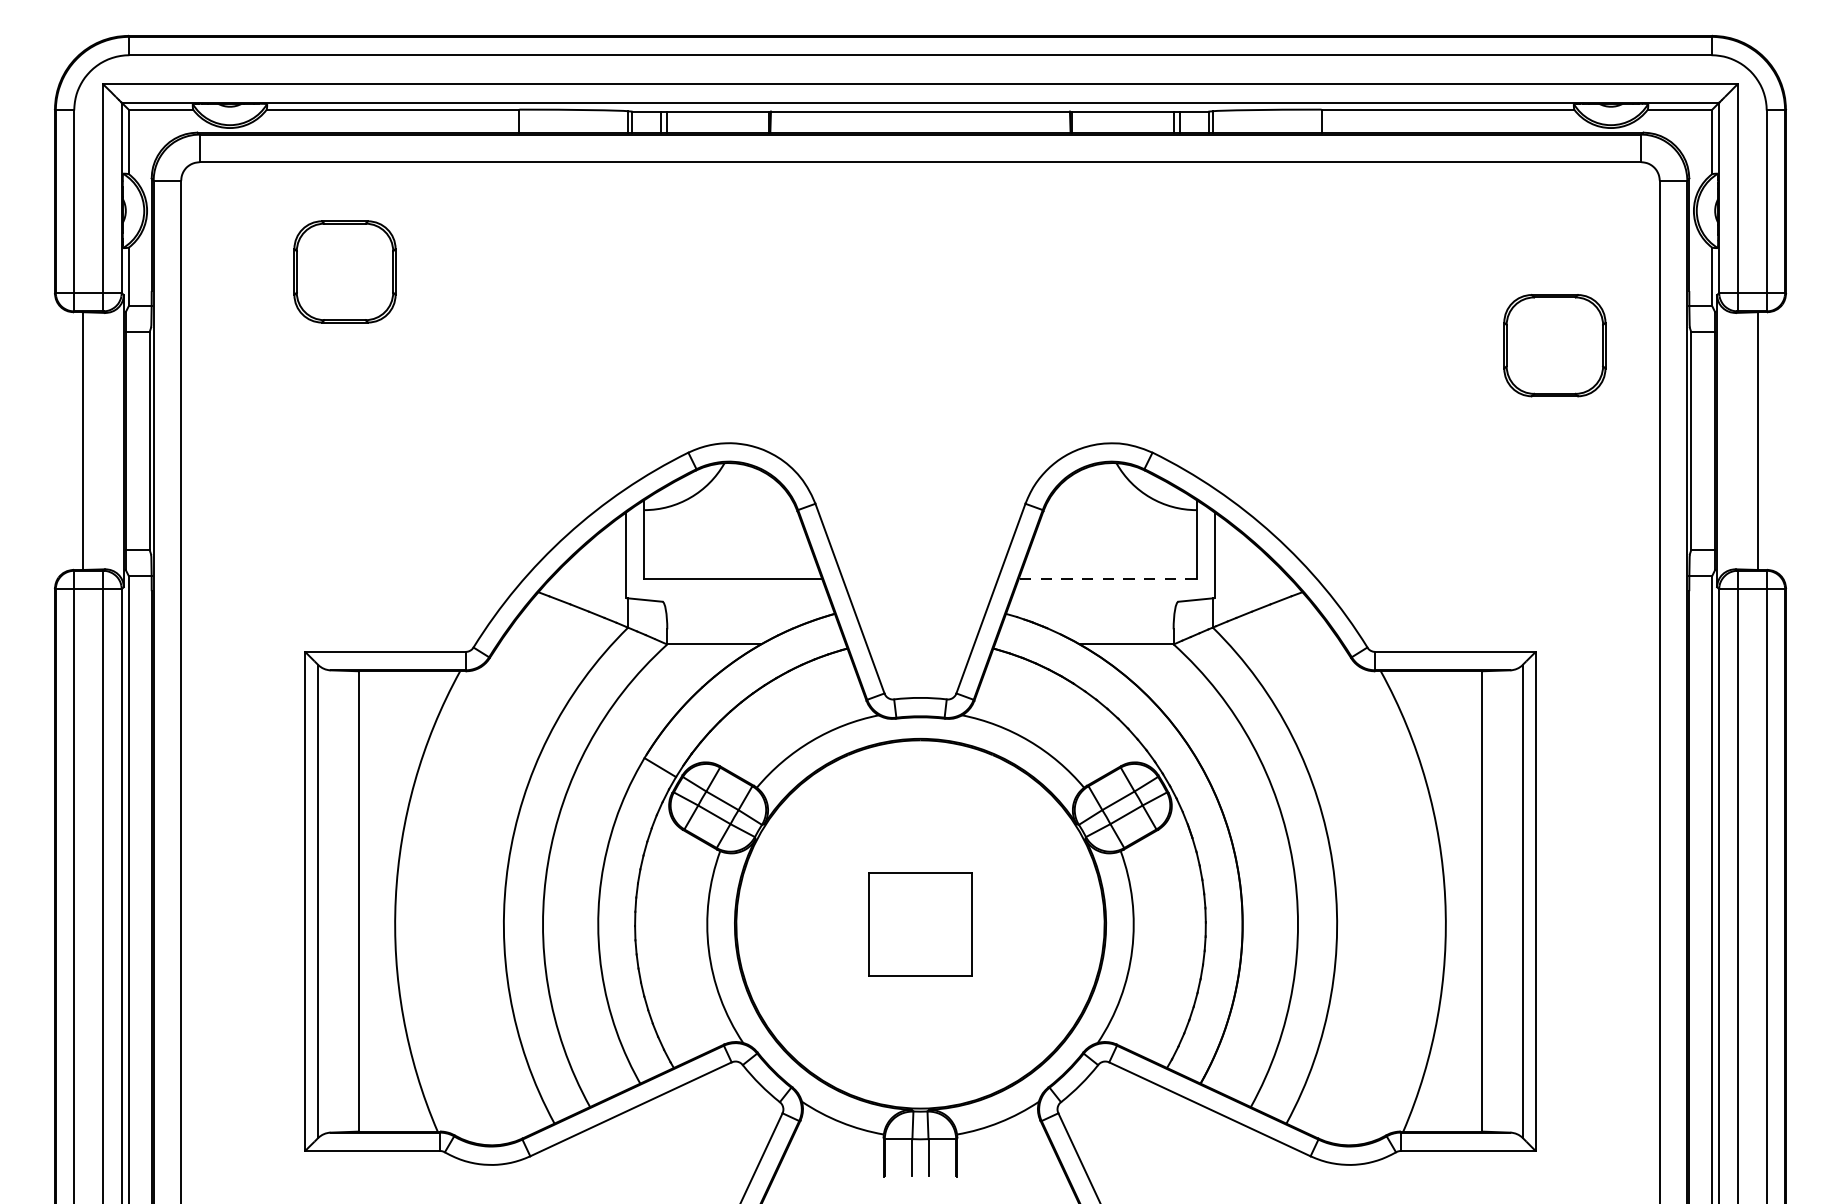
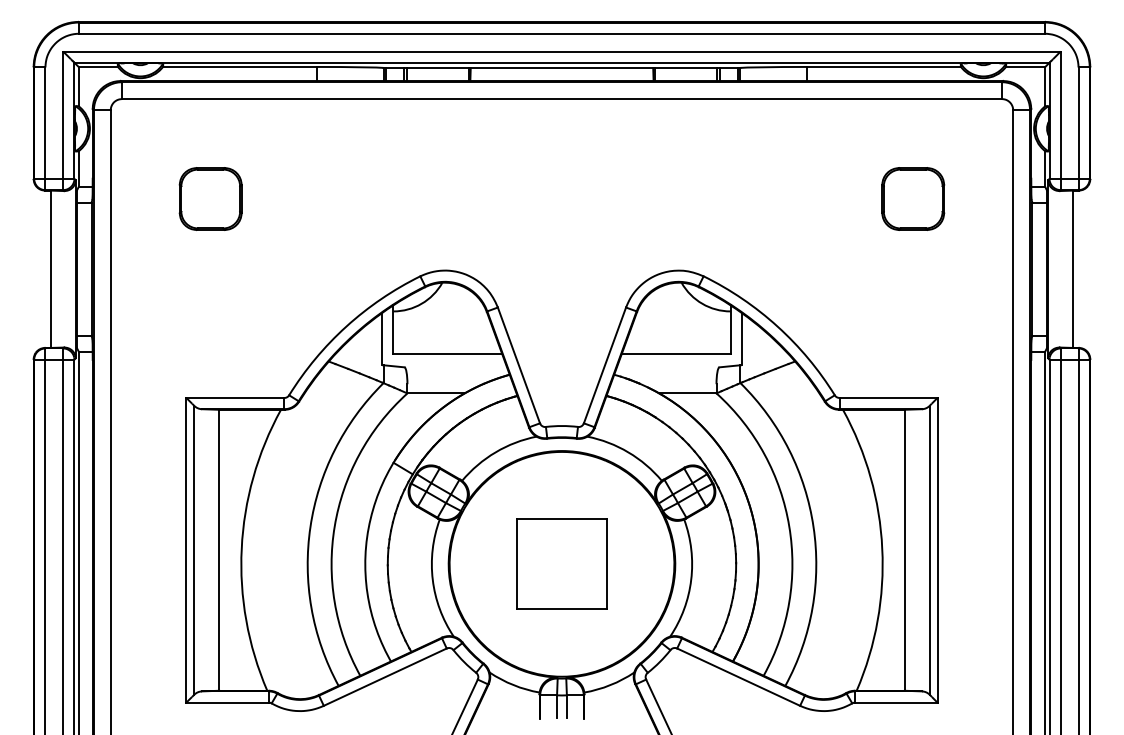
part: (344, 271) -> (210, 198), moved
part: (1555, 344) -> (913, 198), moved
line: (1106, 579) -> (675, 353), dashed -> solid
part: (919, 923) -> (561, 563), size x1.43

